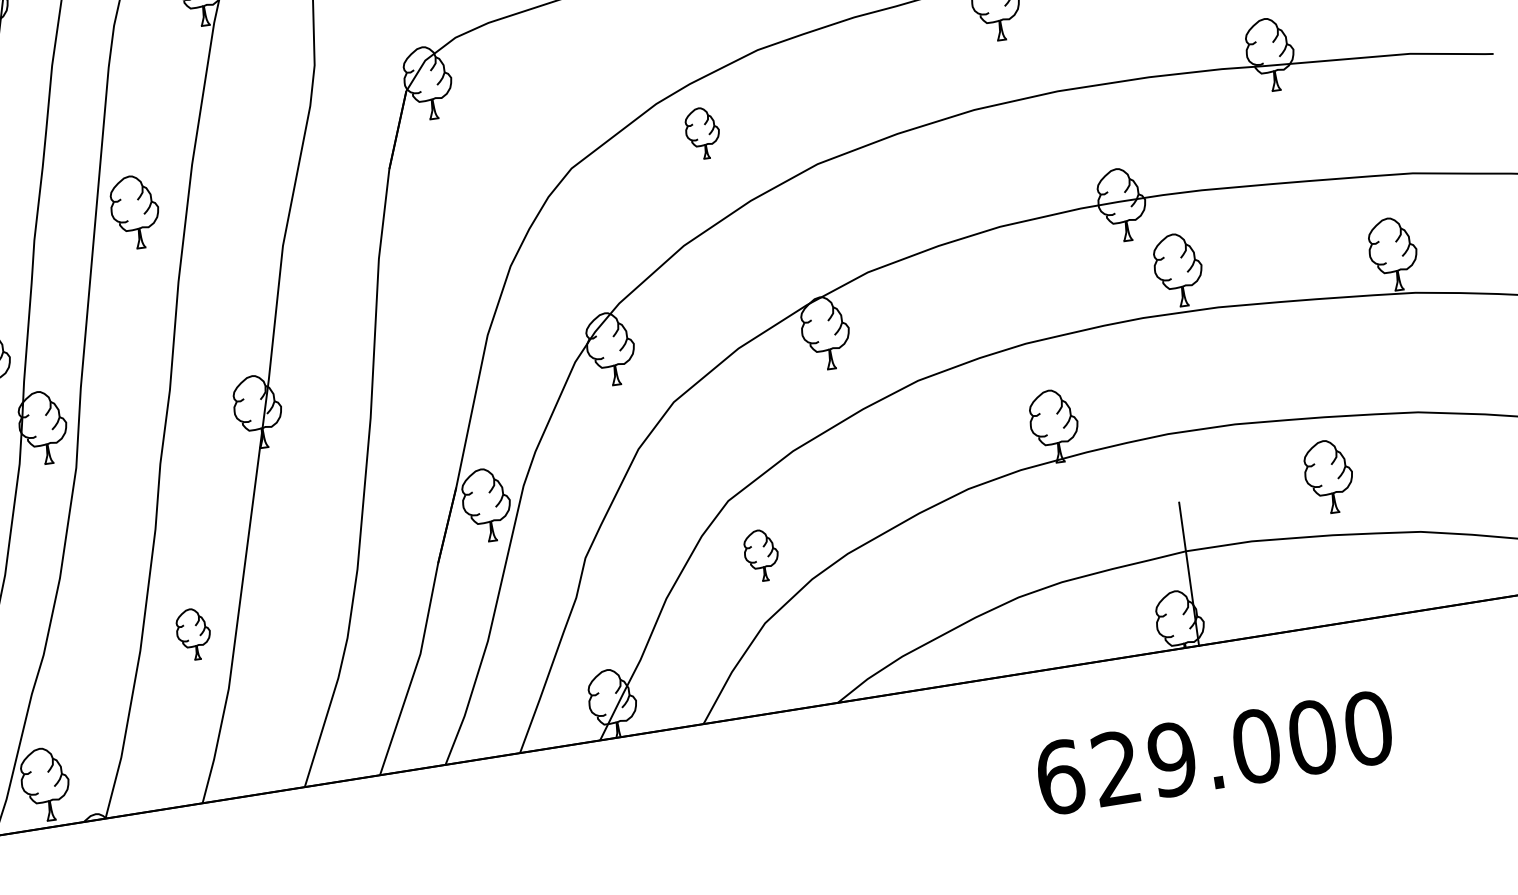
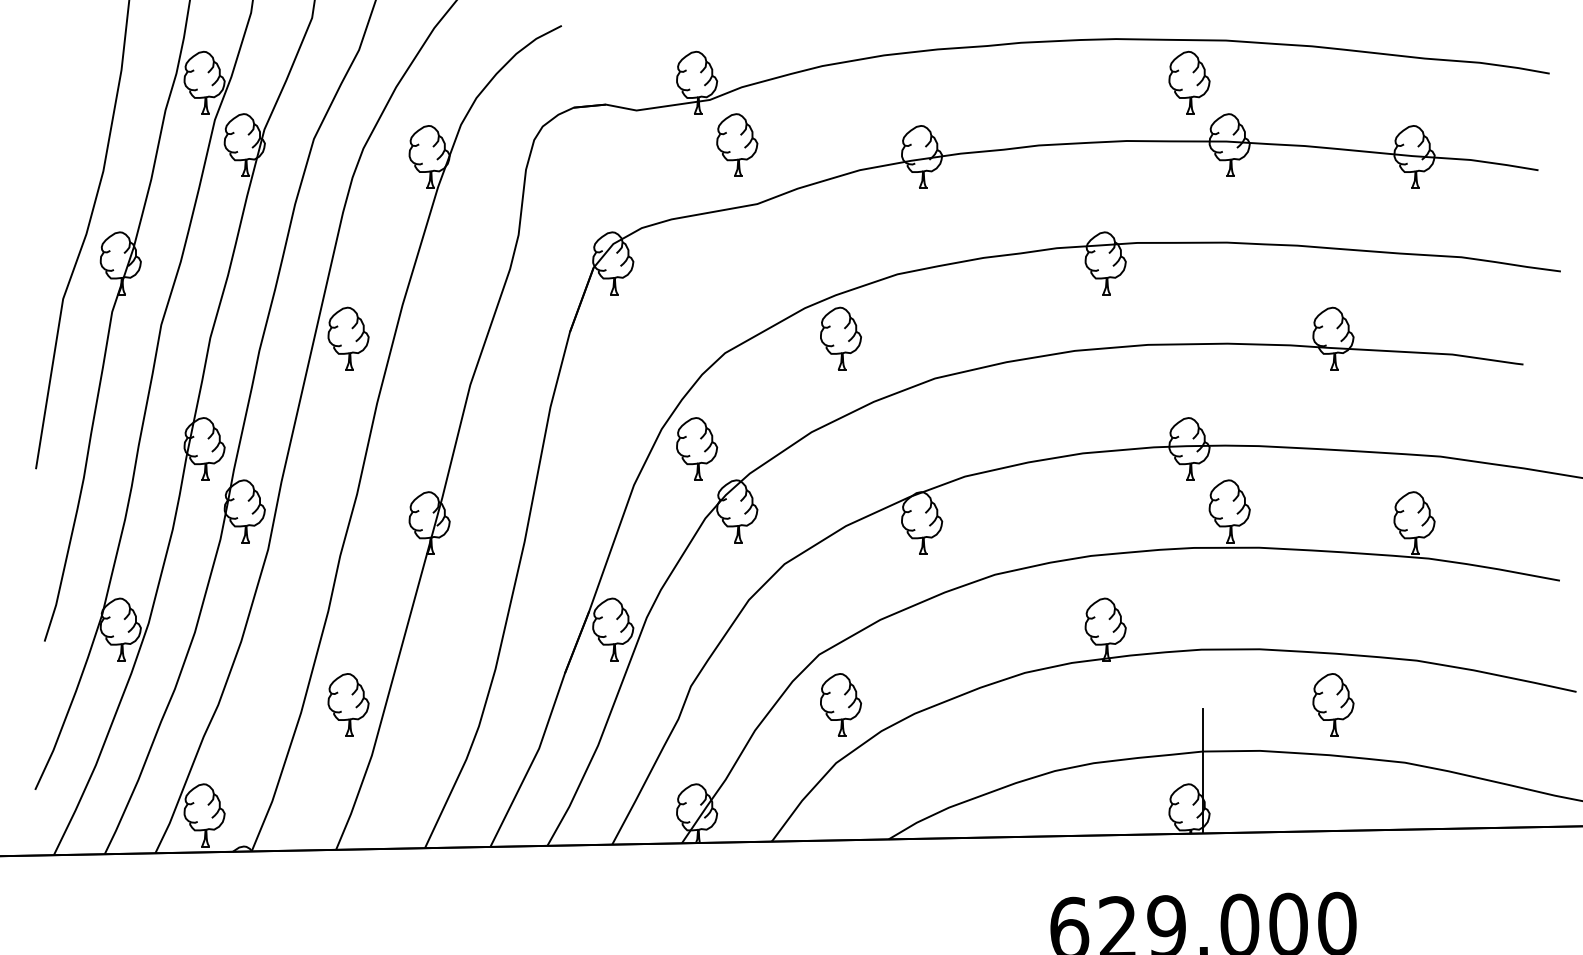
part: (702, 133) -> (840, 338), size x1.43
part: (554, 282) -> (697, 448), added
part: (761, 554) -> (841, 704), size x1.43
part: (193, 633) -> (348, 704), size x1.43

